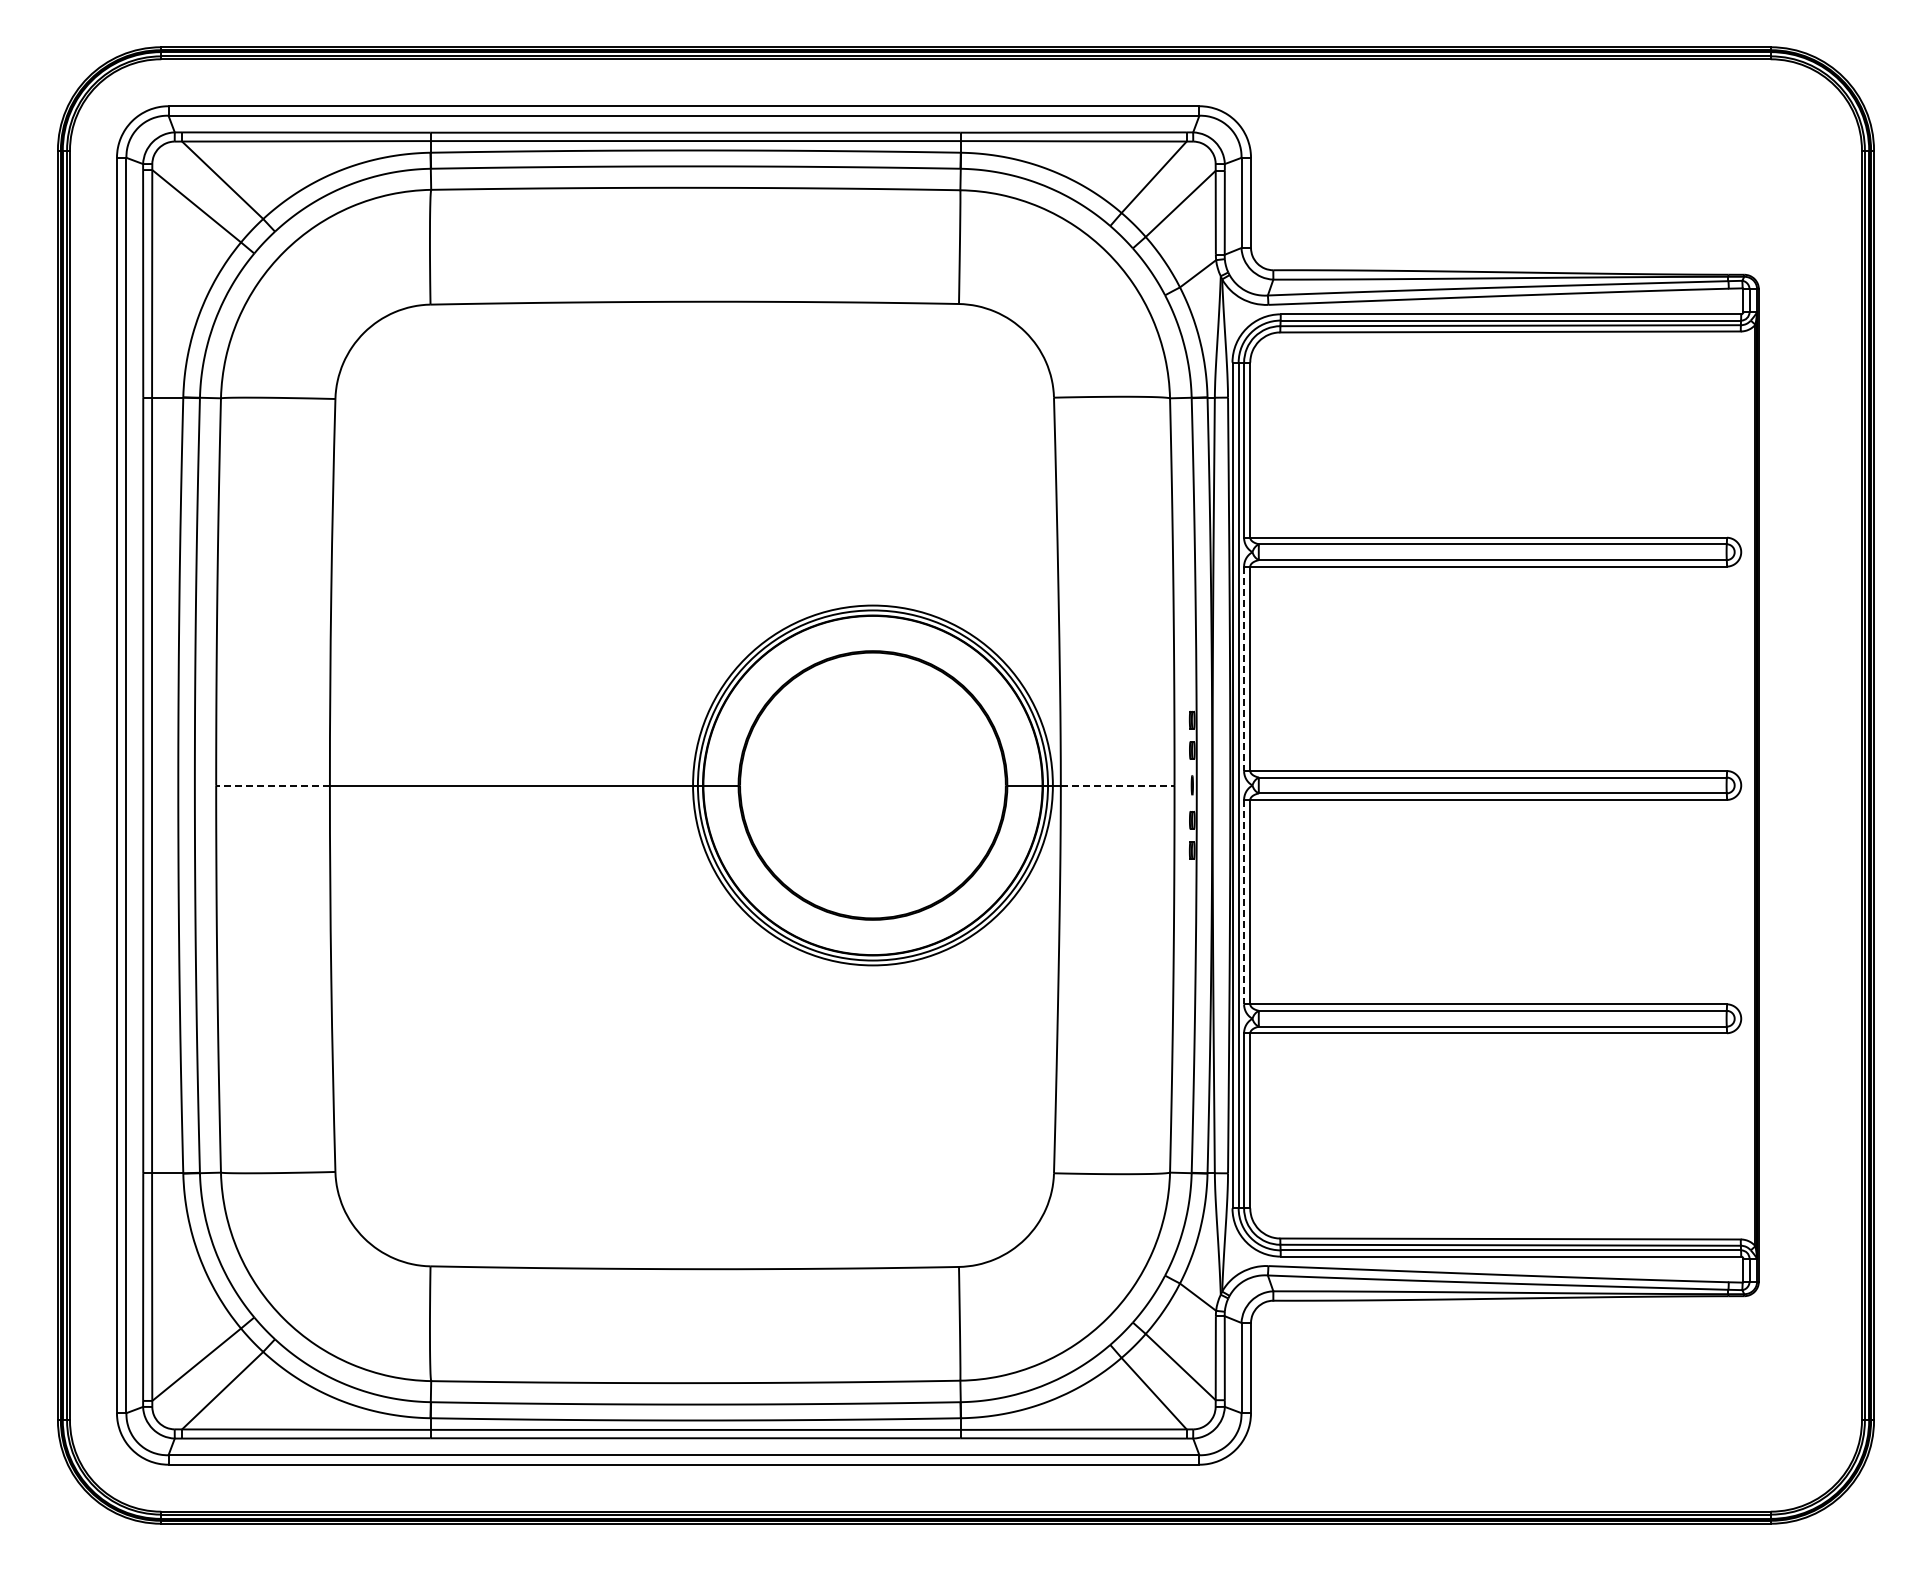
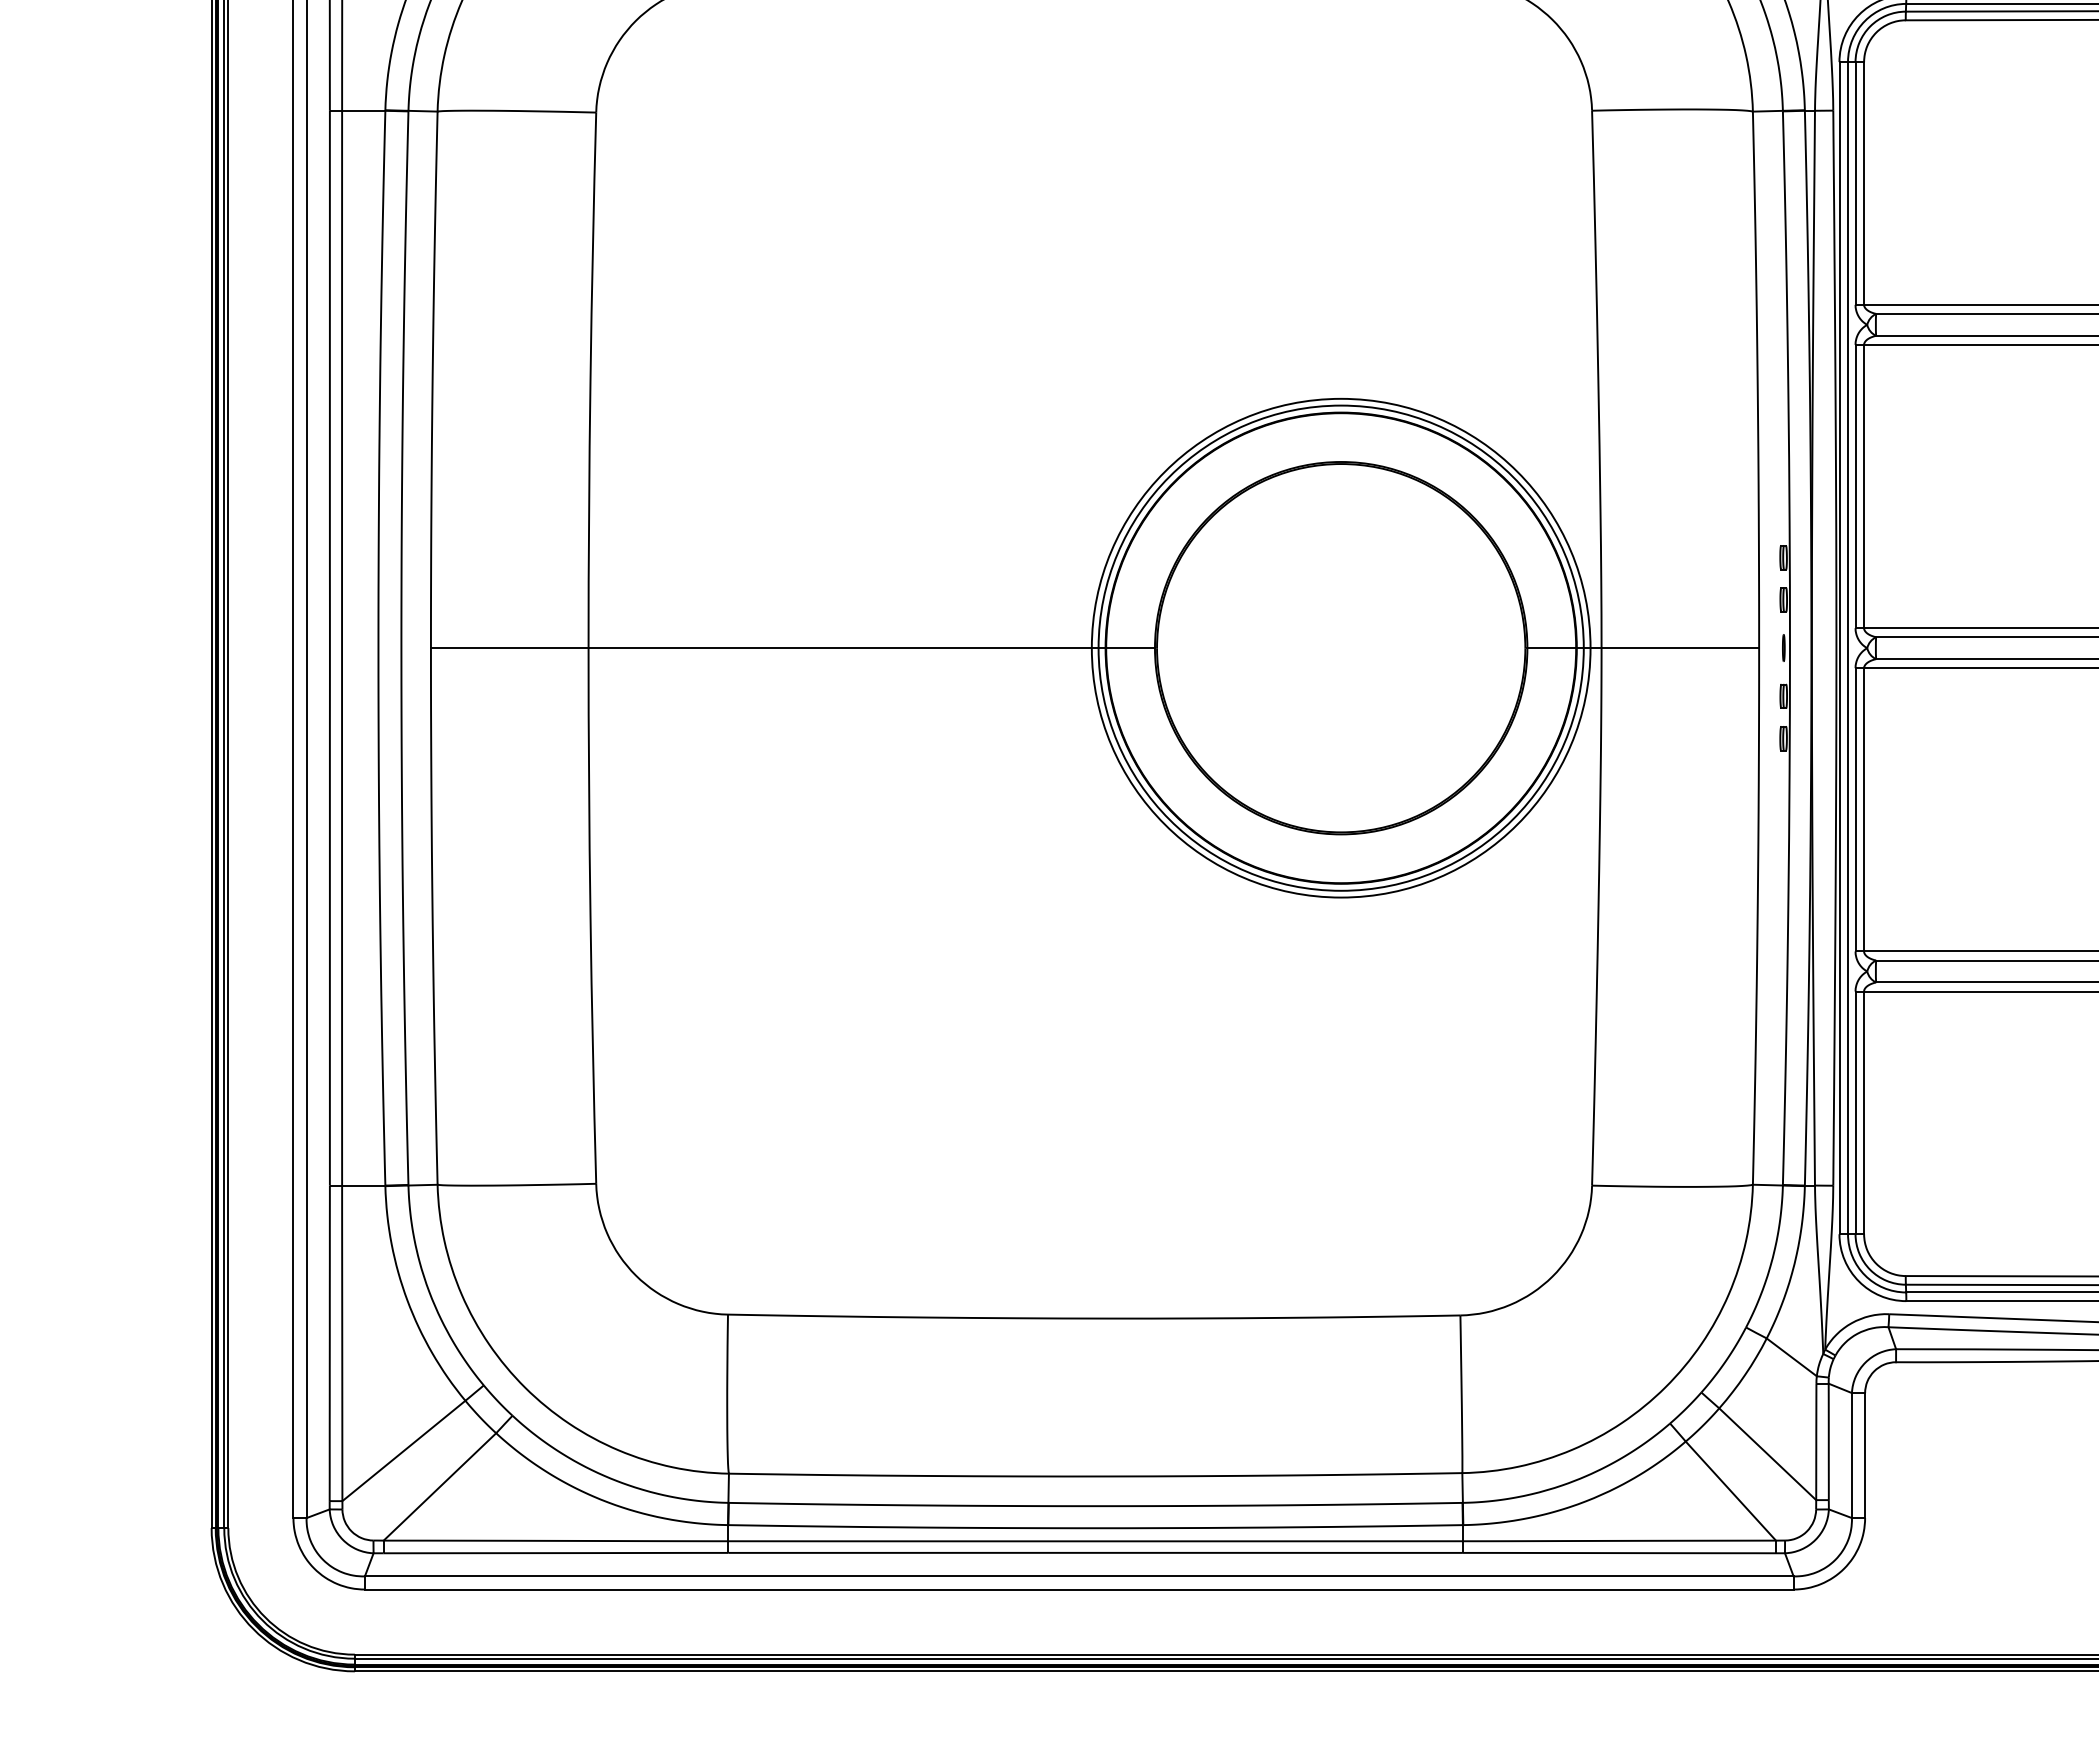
line: (1244, 669) -> (1856, 487), dashed -> solid
line: (273, 785) -> (510, 648), dashed -> solid
line: (1117, 785) -> (1680, 648), dashed -> solid
line: (1244, 902) -> (1856, 810), dashed -> solid

